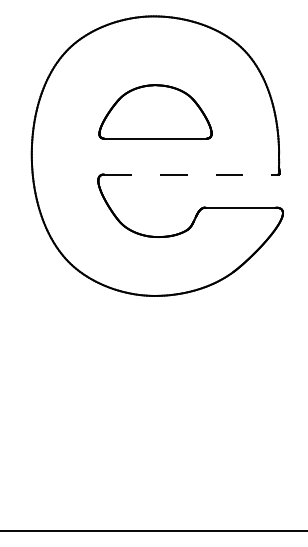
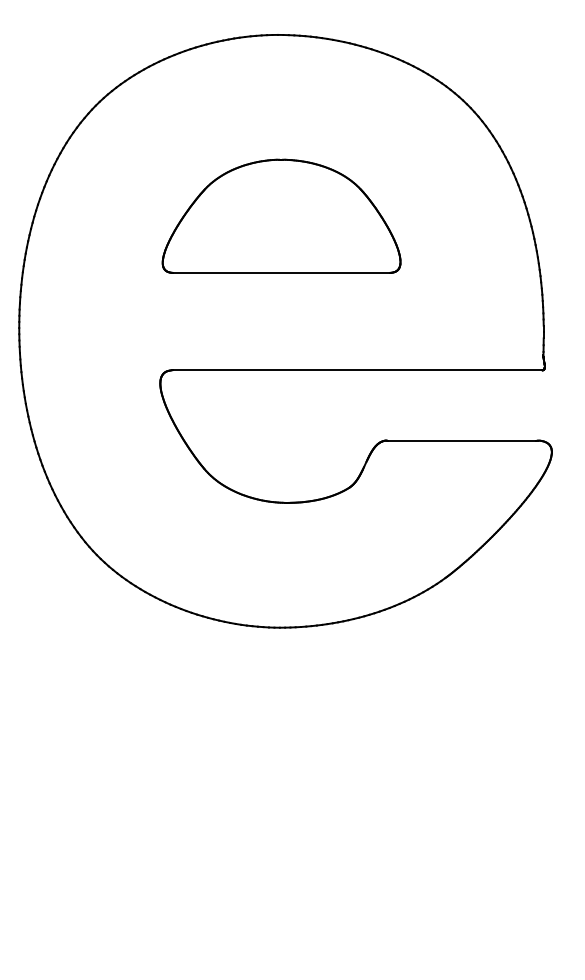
part: (155, 111) -> (281, 215), moved
line: (191, 174) -> (357, 370), dashed -> solid

